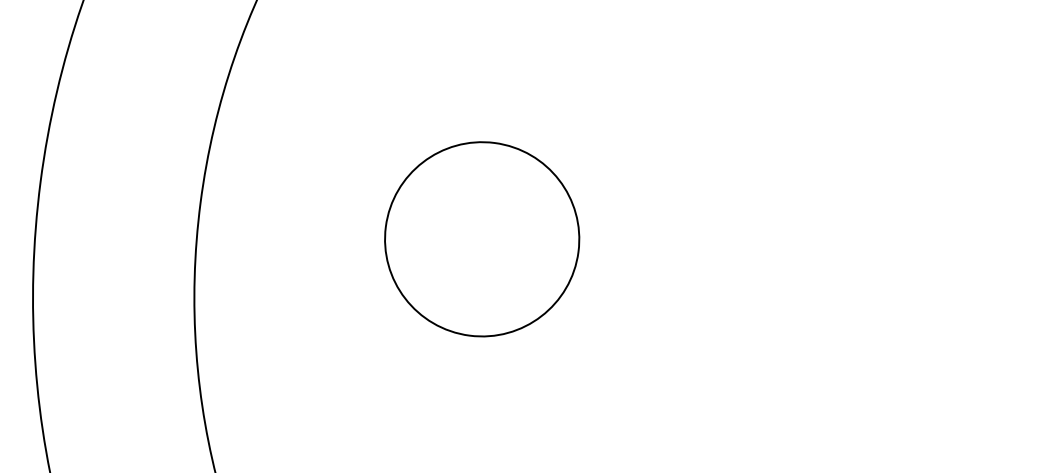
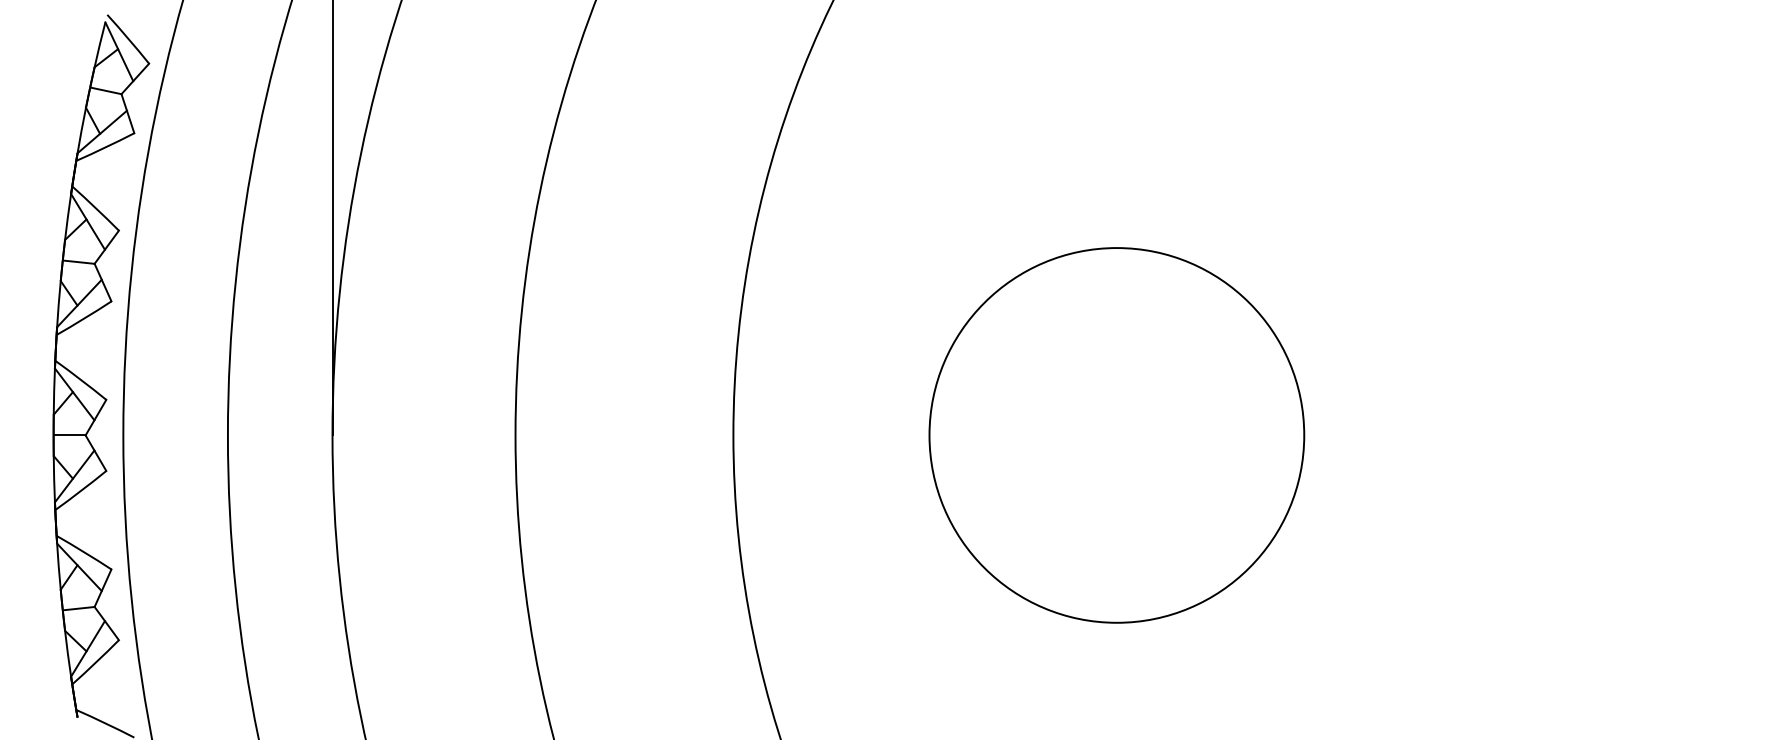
circle: (481, 239) -> (1116, 435), size x1.43

